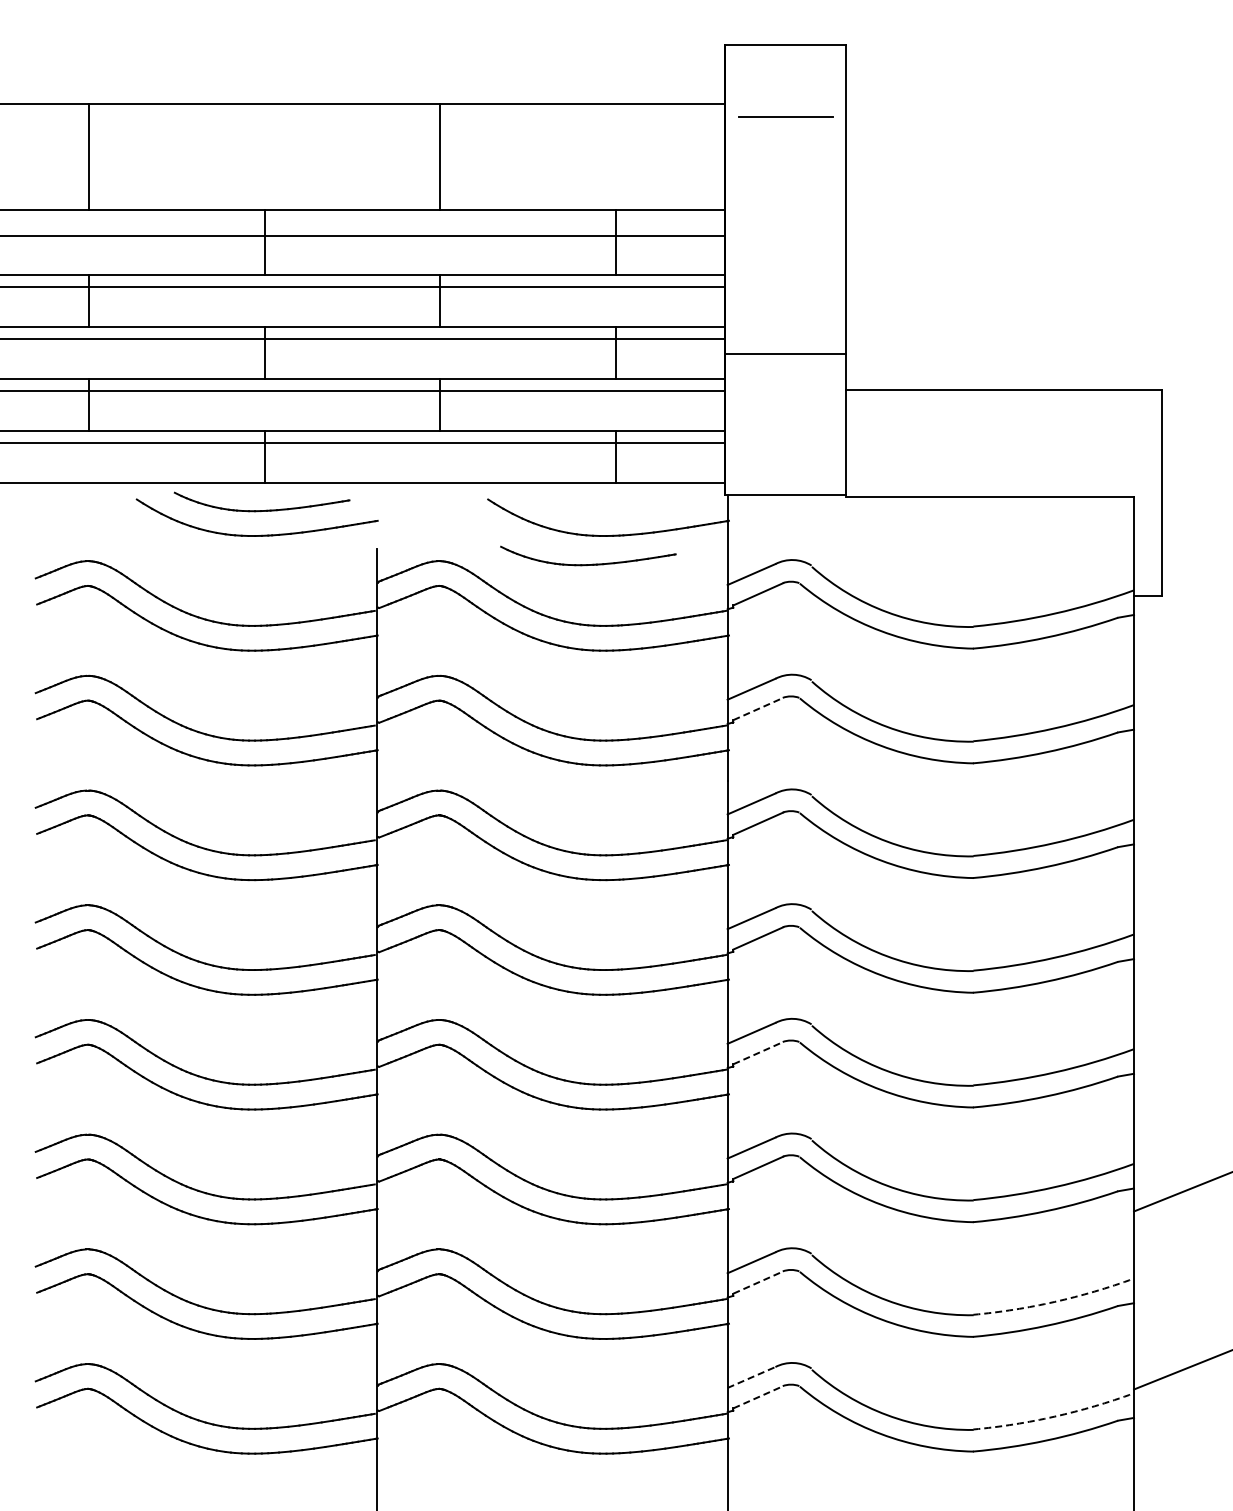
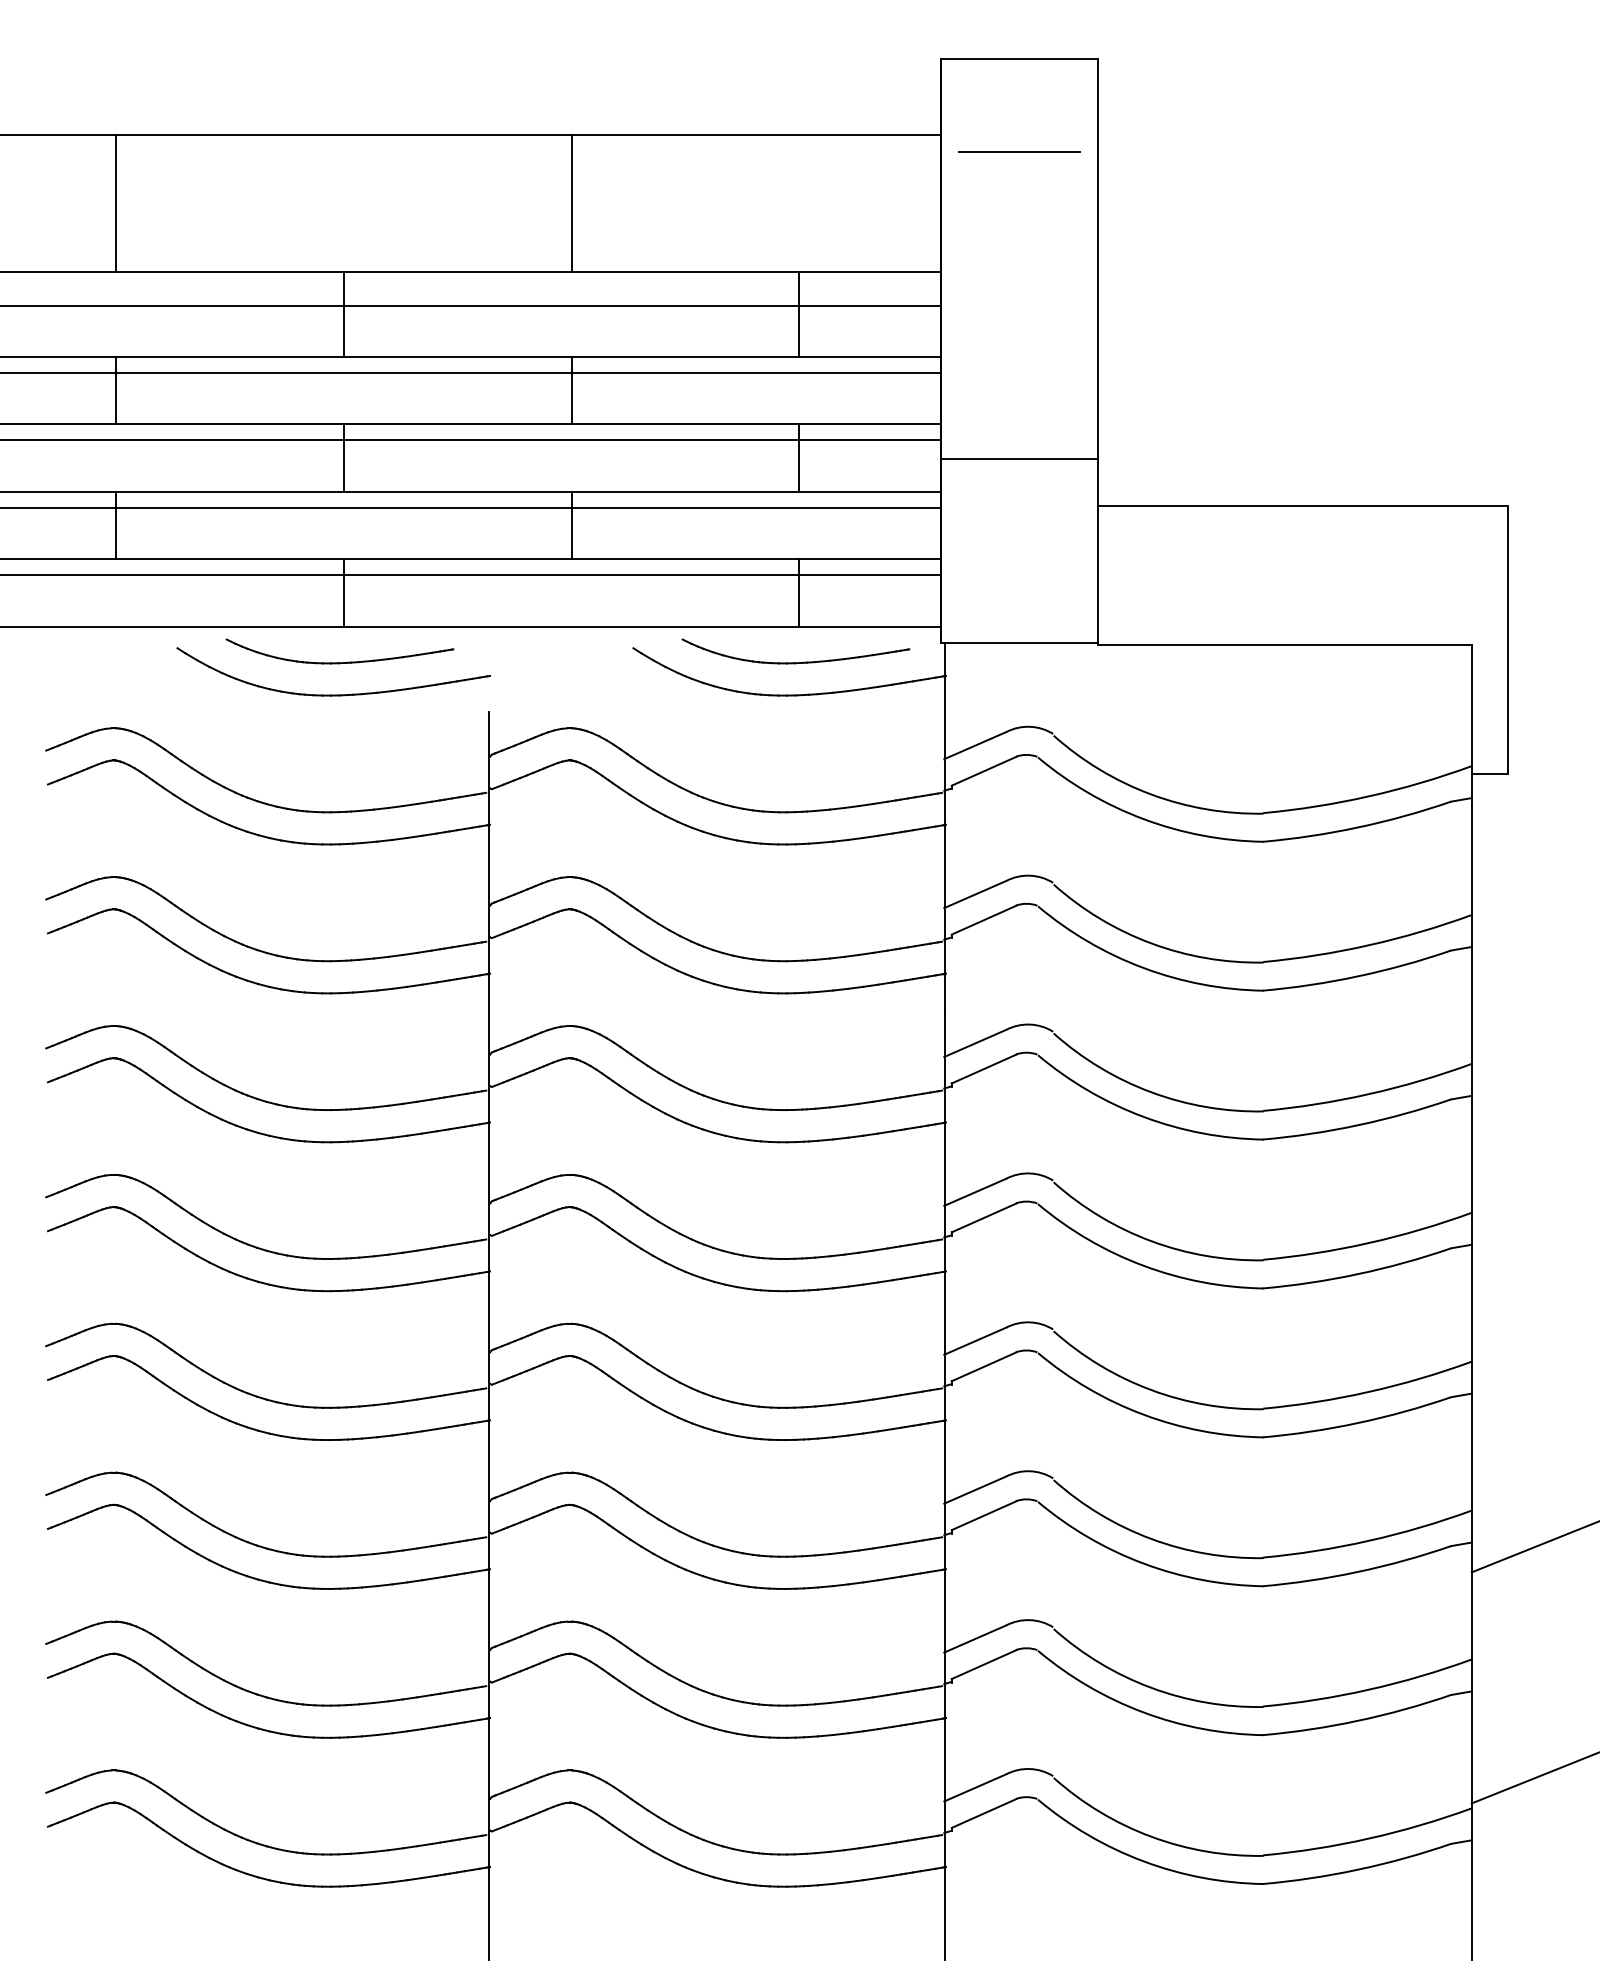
part: (592, 563) -> (801, 661), moved
line: (758, 708) -> (984, 919), dashed -> solid
line: (758, 1052) -> (984, 1366), dashed -> solid
line: (758, 1282) -> (984, 1664), dashed -> solid
arc: (1054, 1301) -> (1368, 1689), dashed -> solid
line: (751, 1377) -> (975, 1787), dashed -> solid
line: (758, 1397) -> (984, 1813), dashed -> solid
arc: (1054, 1416) -> (1368, 1838), dashed -> solid

